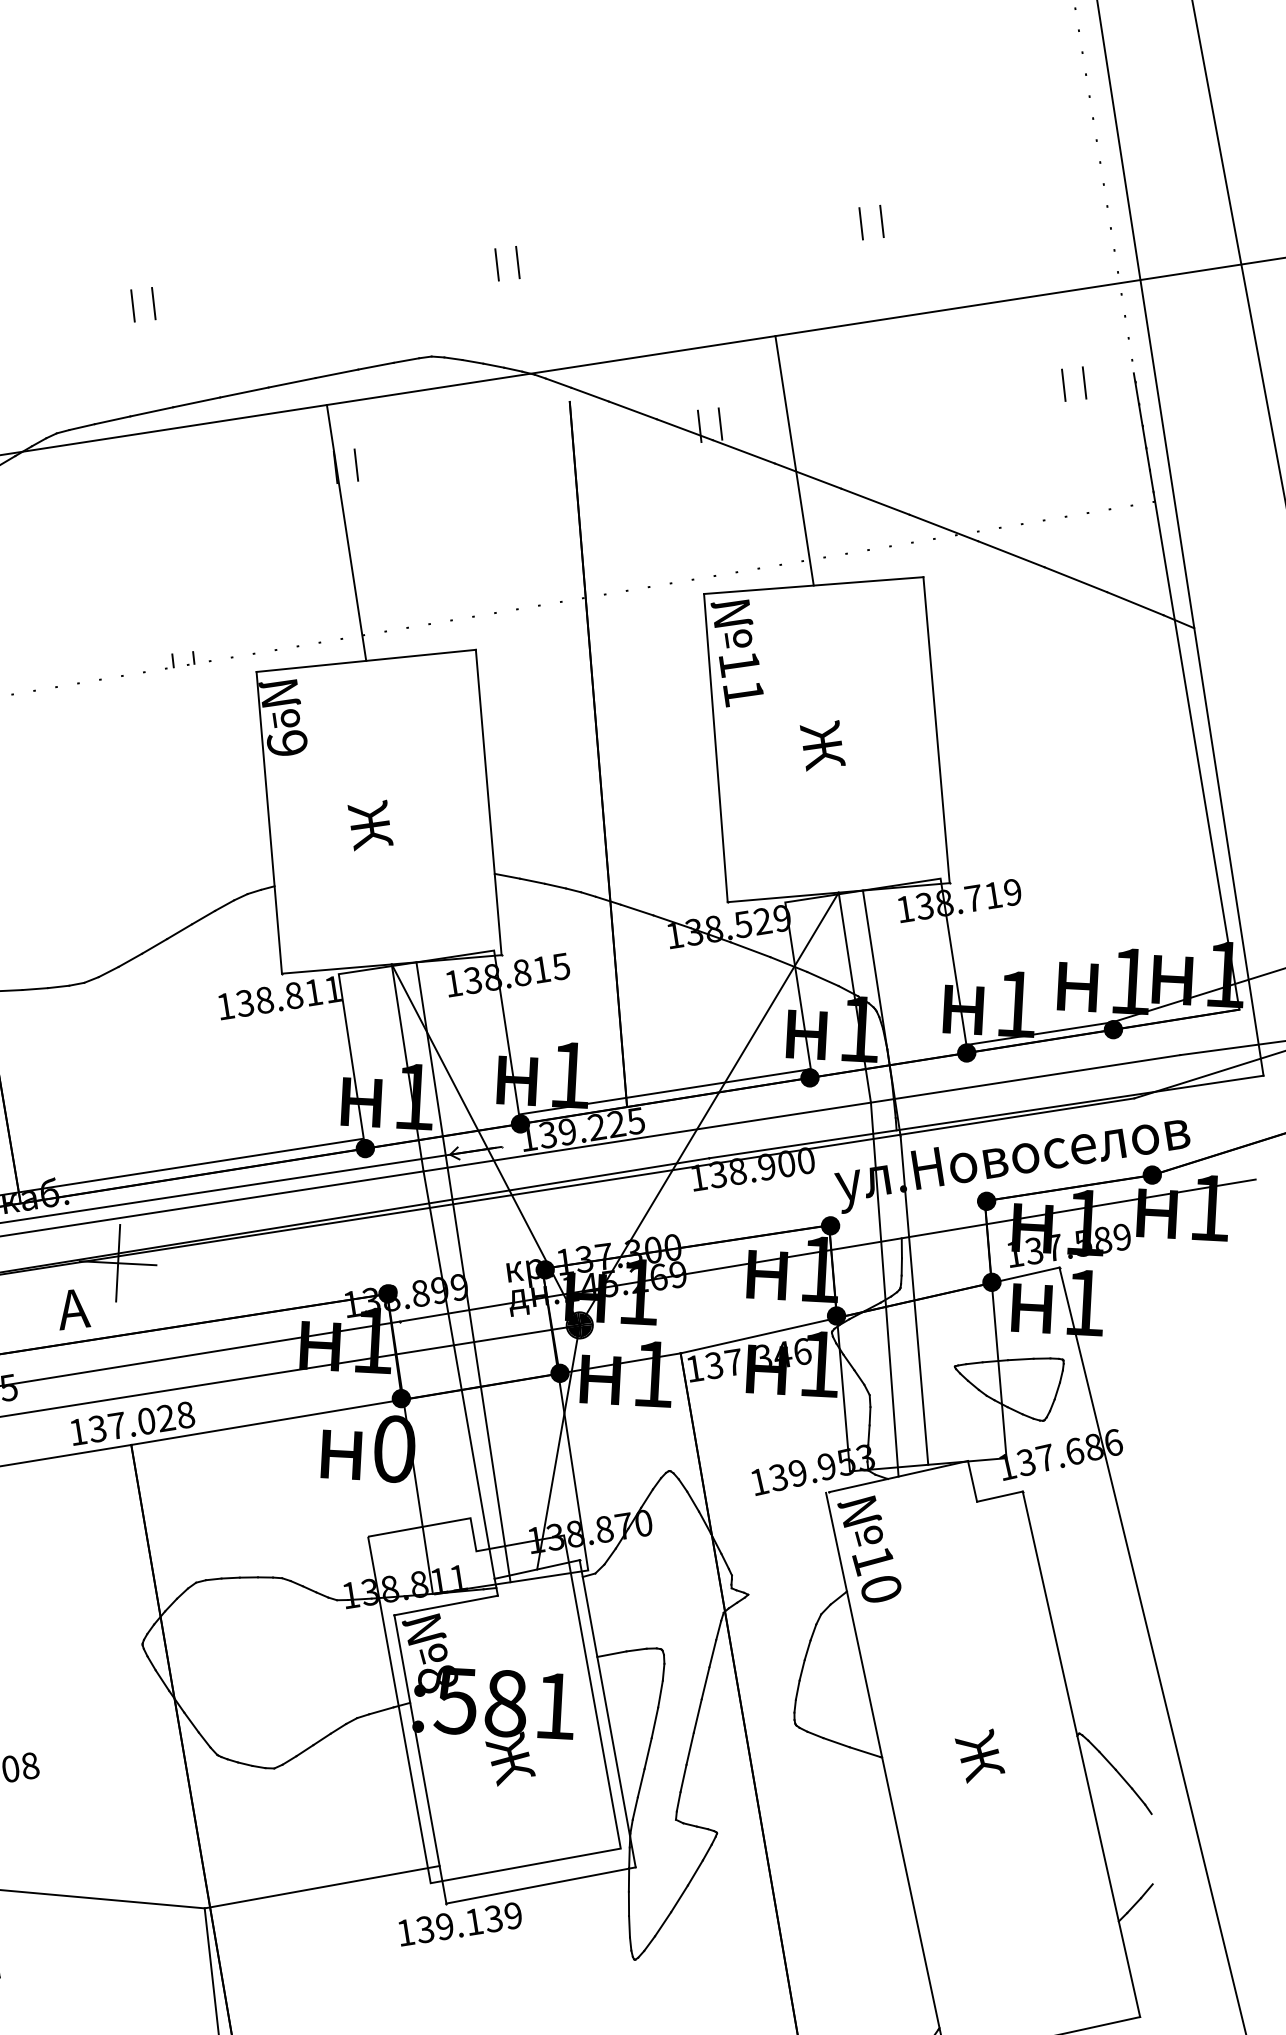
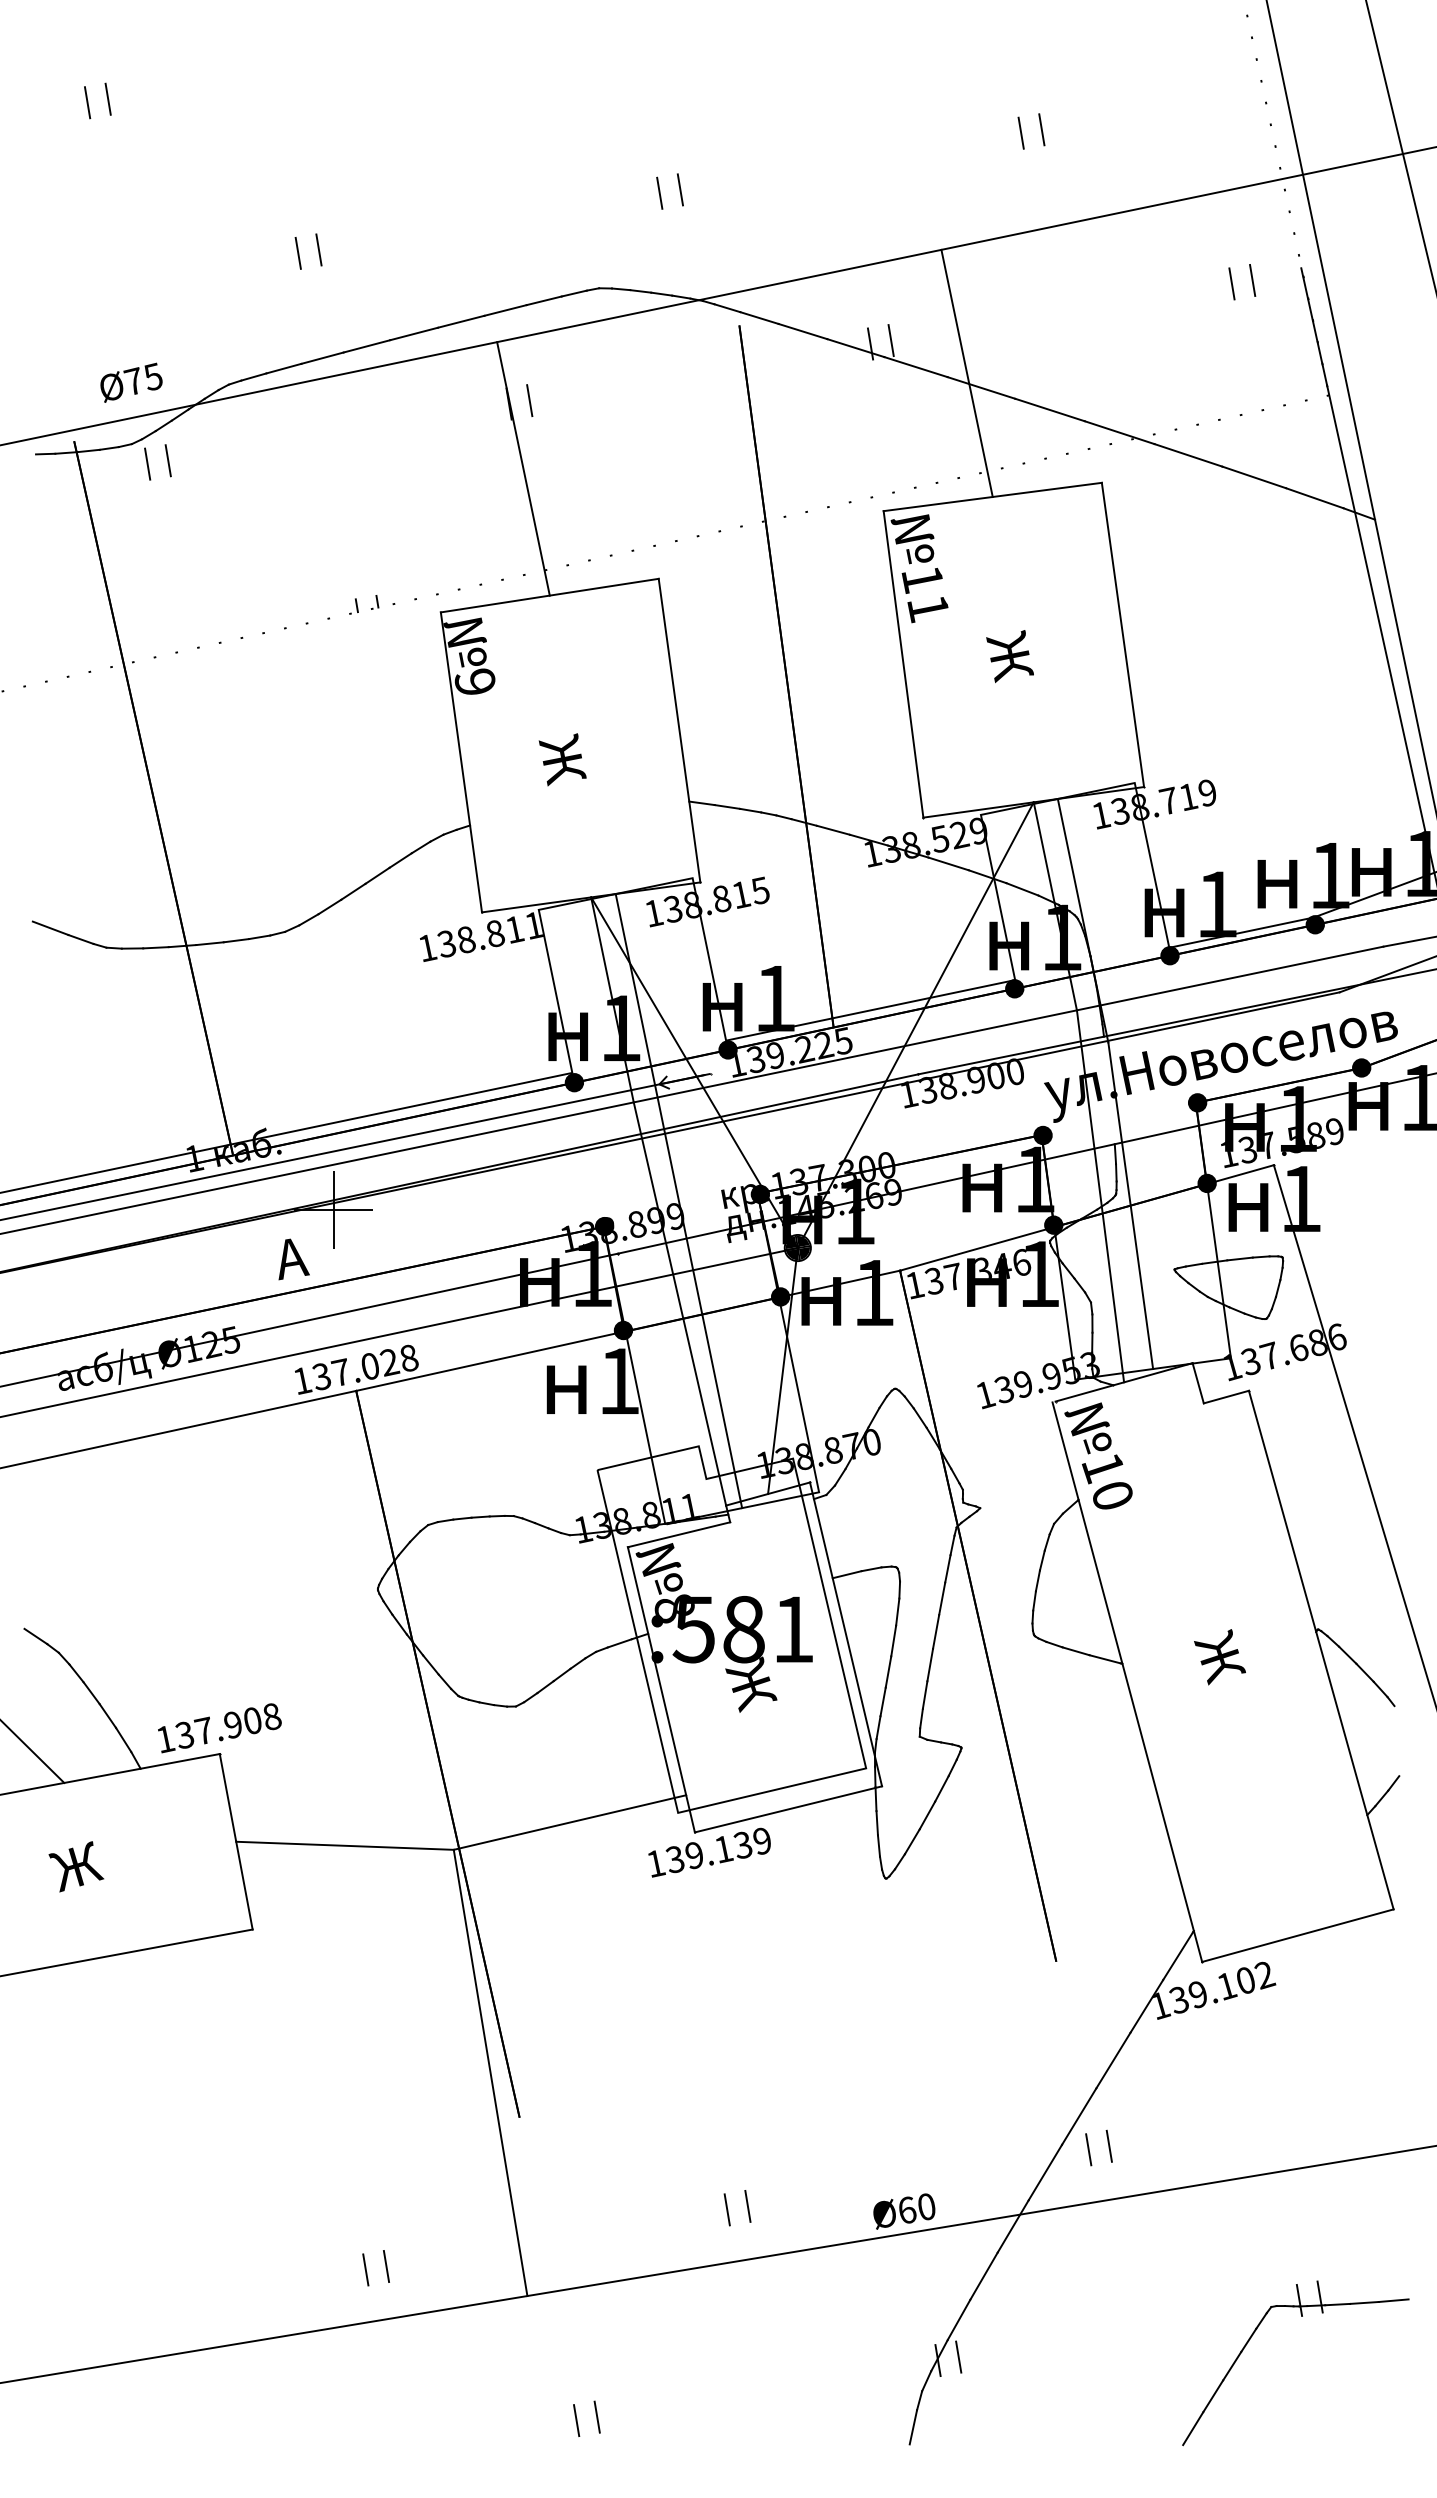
text: (394, 1449) -> (619, 1381), 0 -> 1

